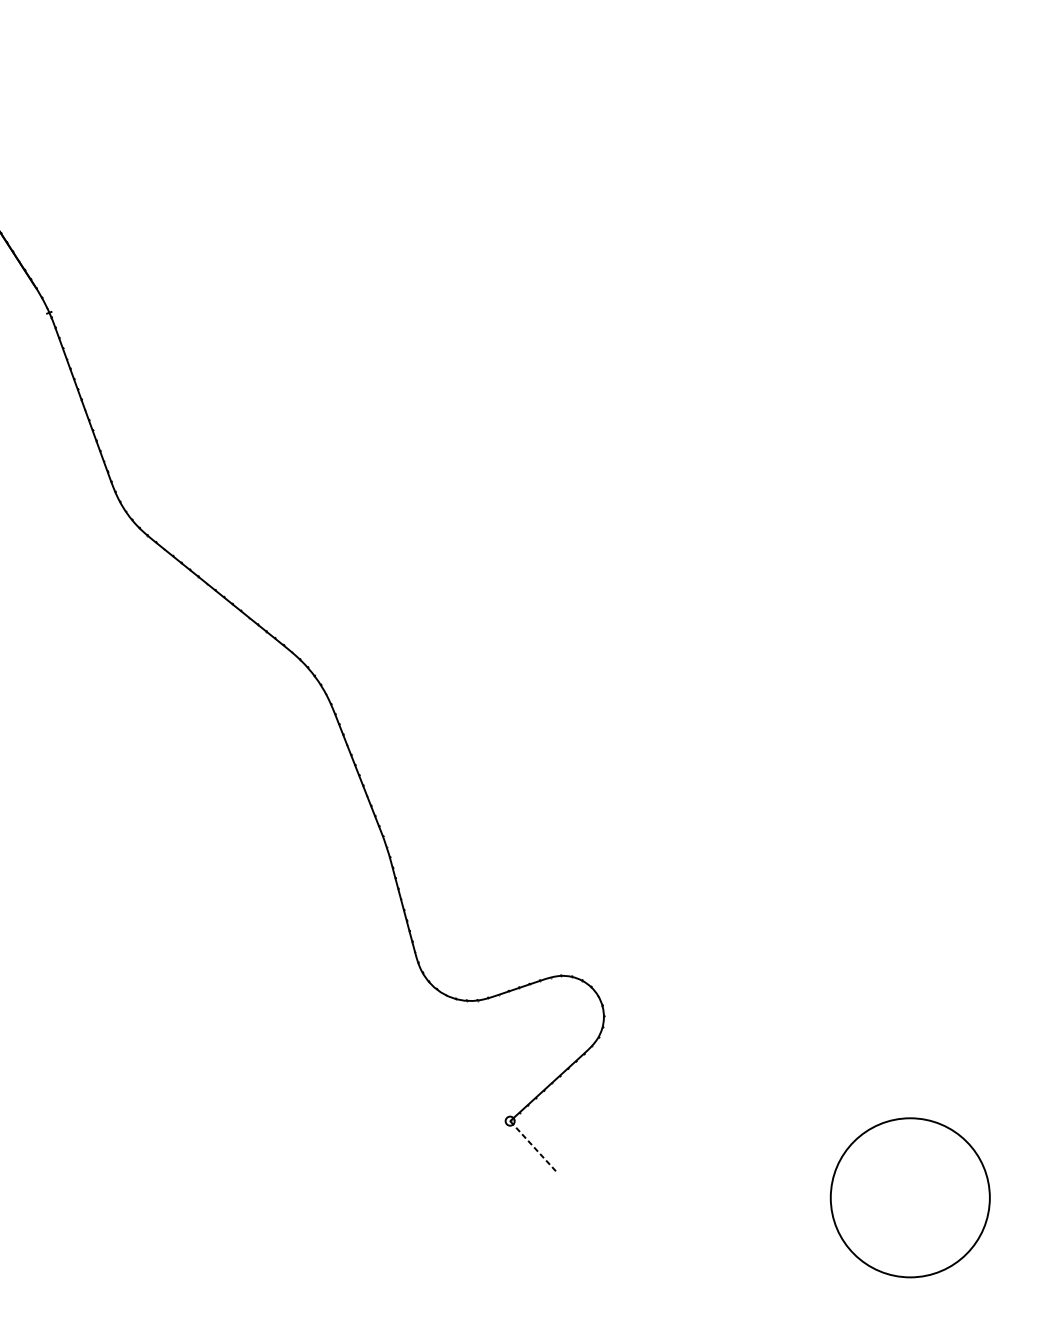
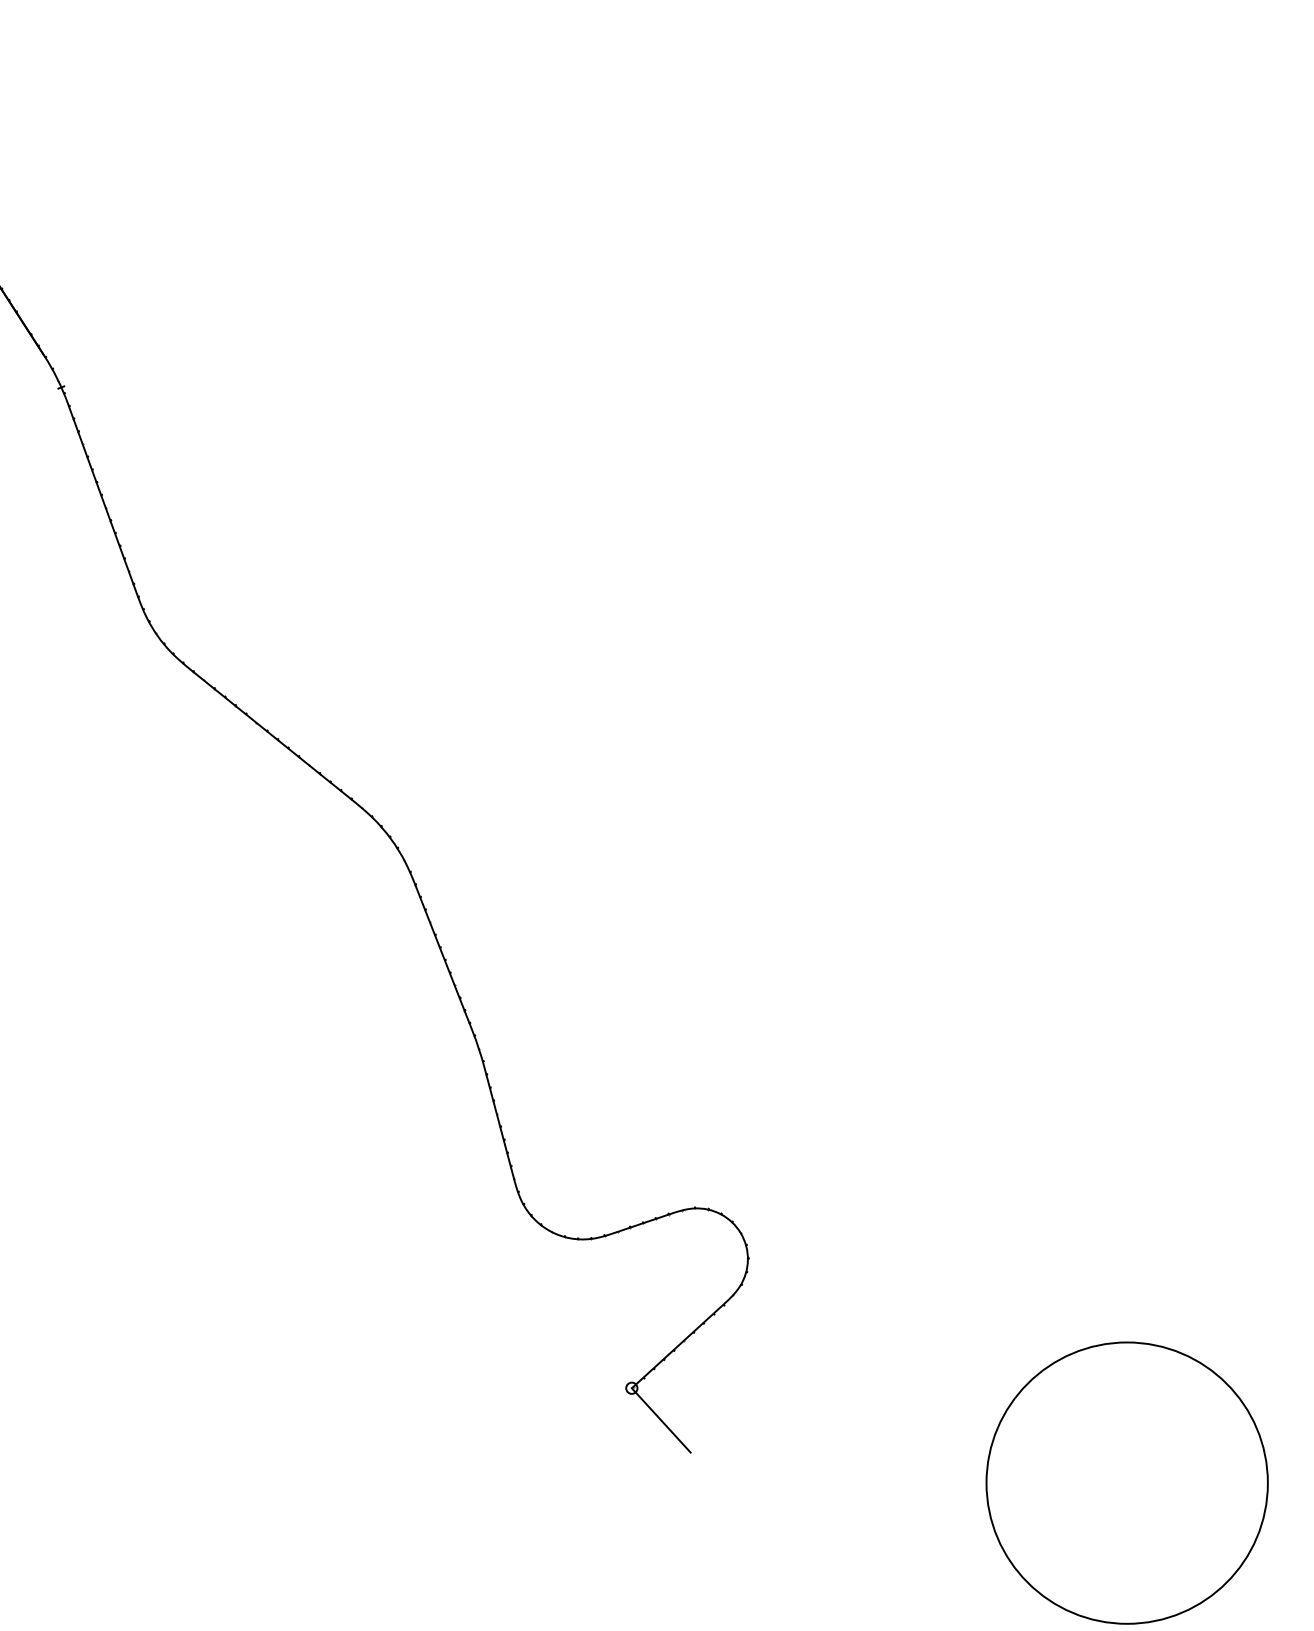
line: (534, 1147) -> (661, 1420), dashed -> solid
circle: (909, 1197) -> (1126, 1482), size x1.43

